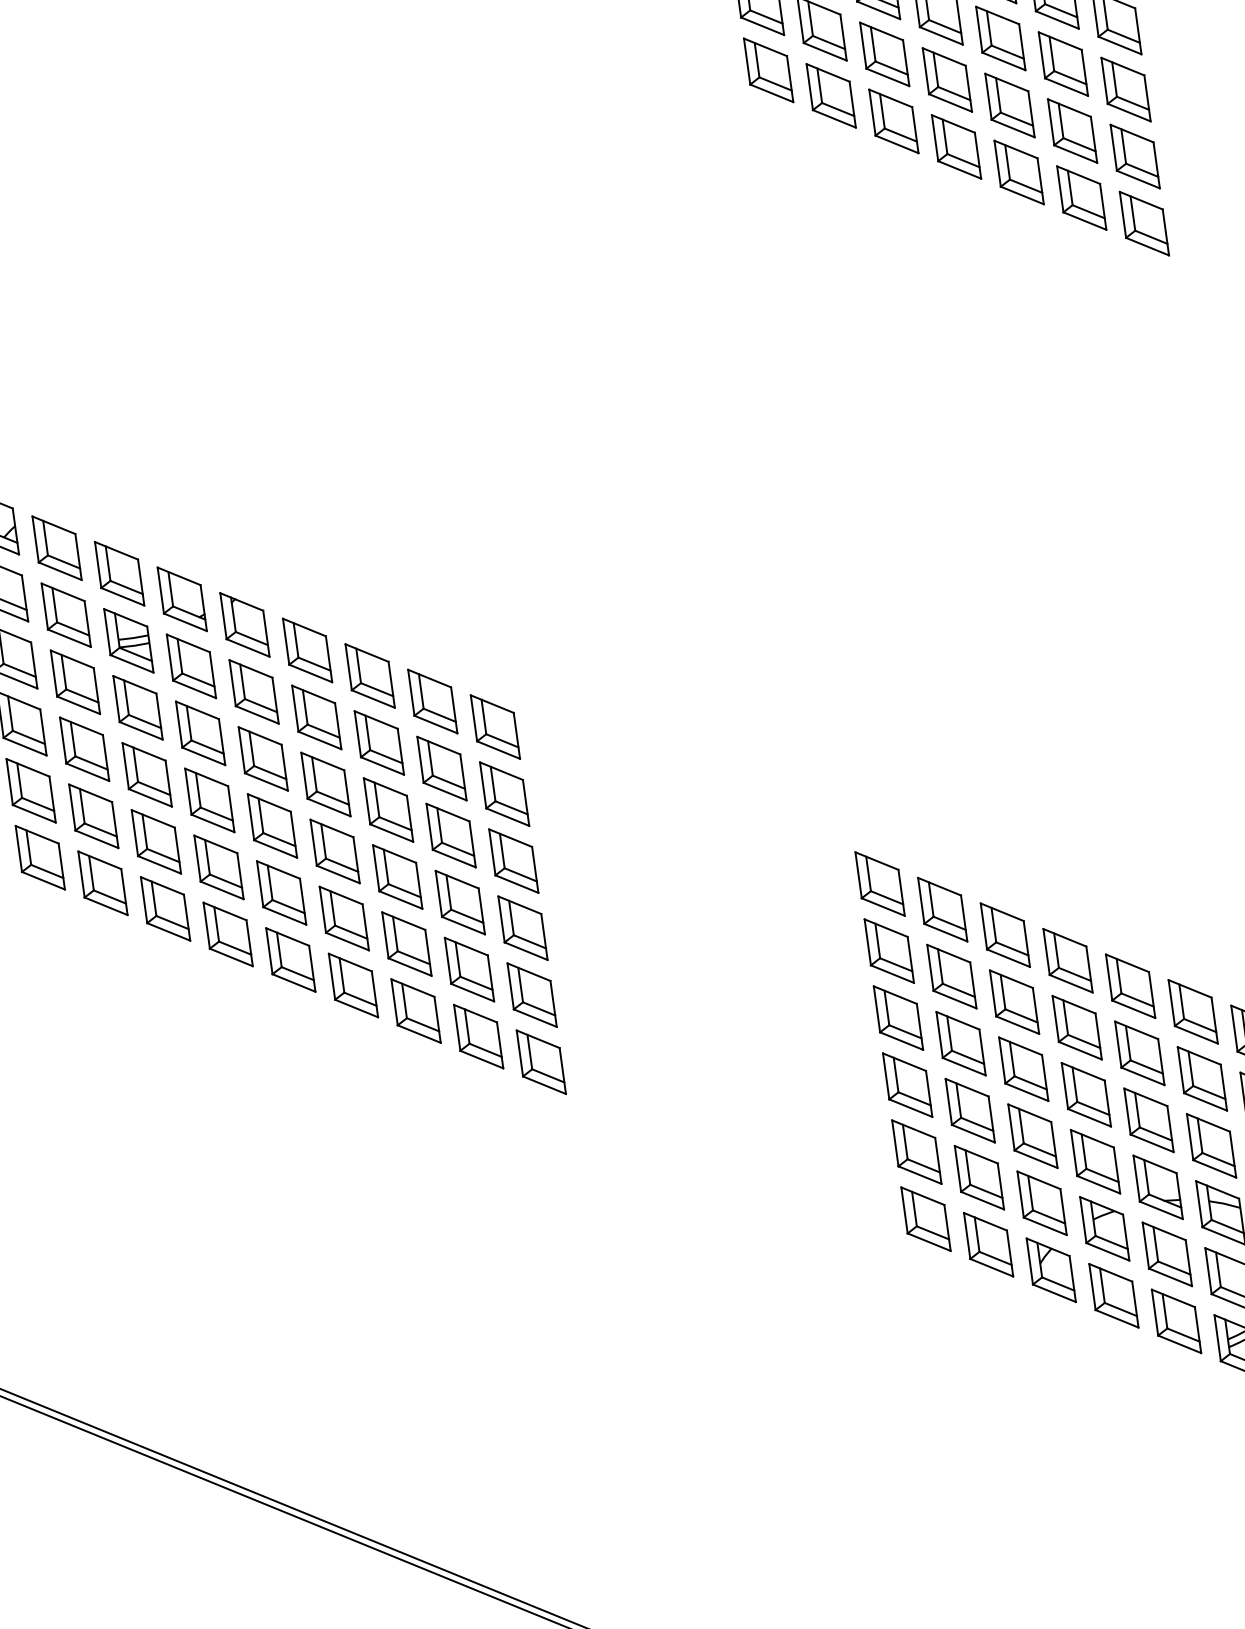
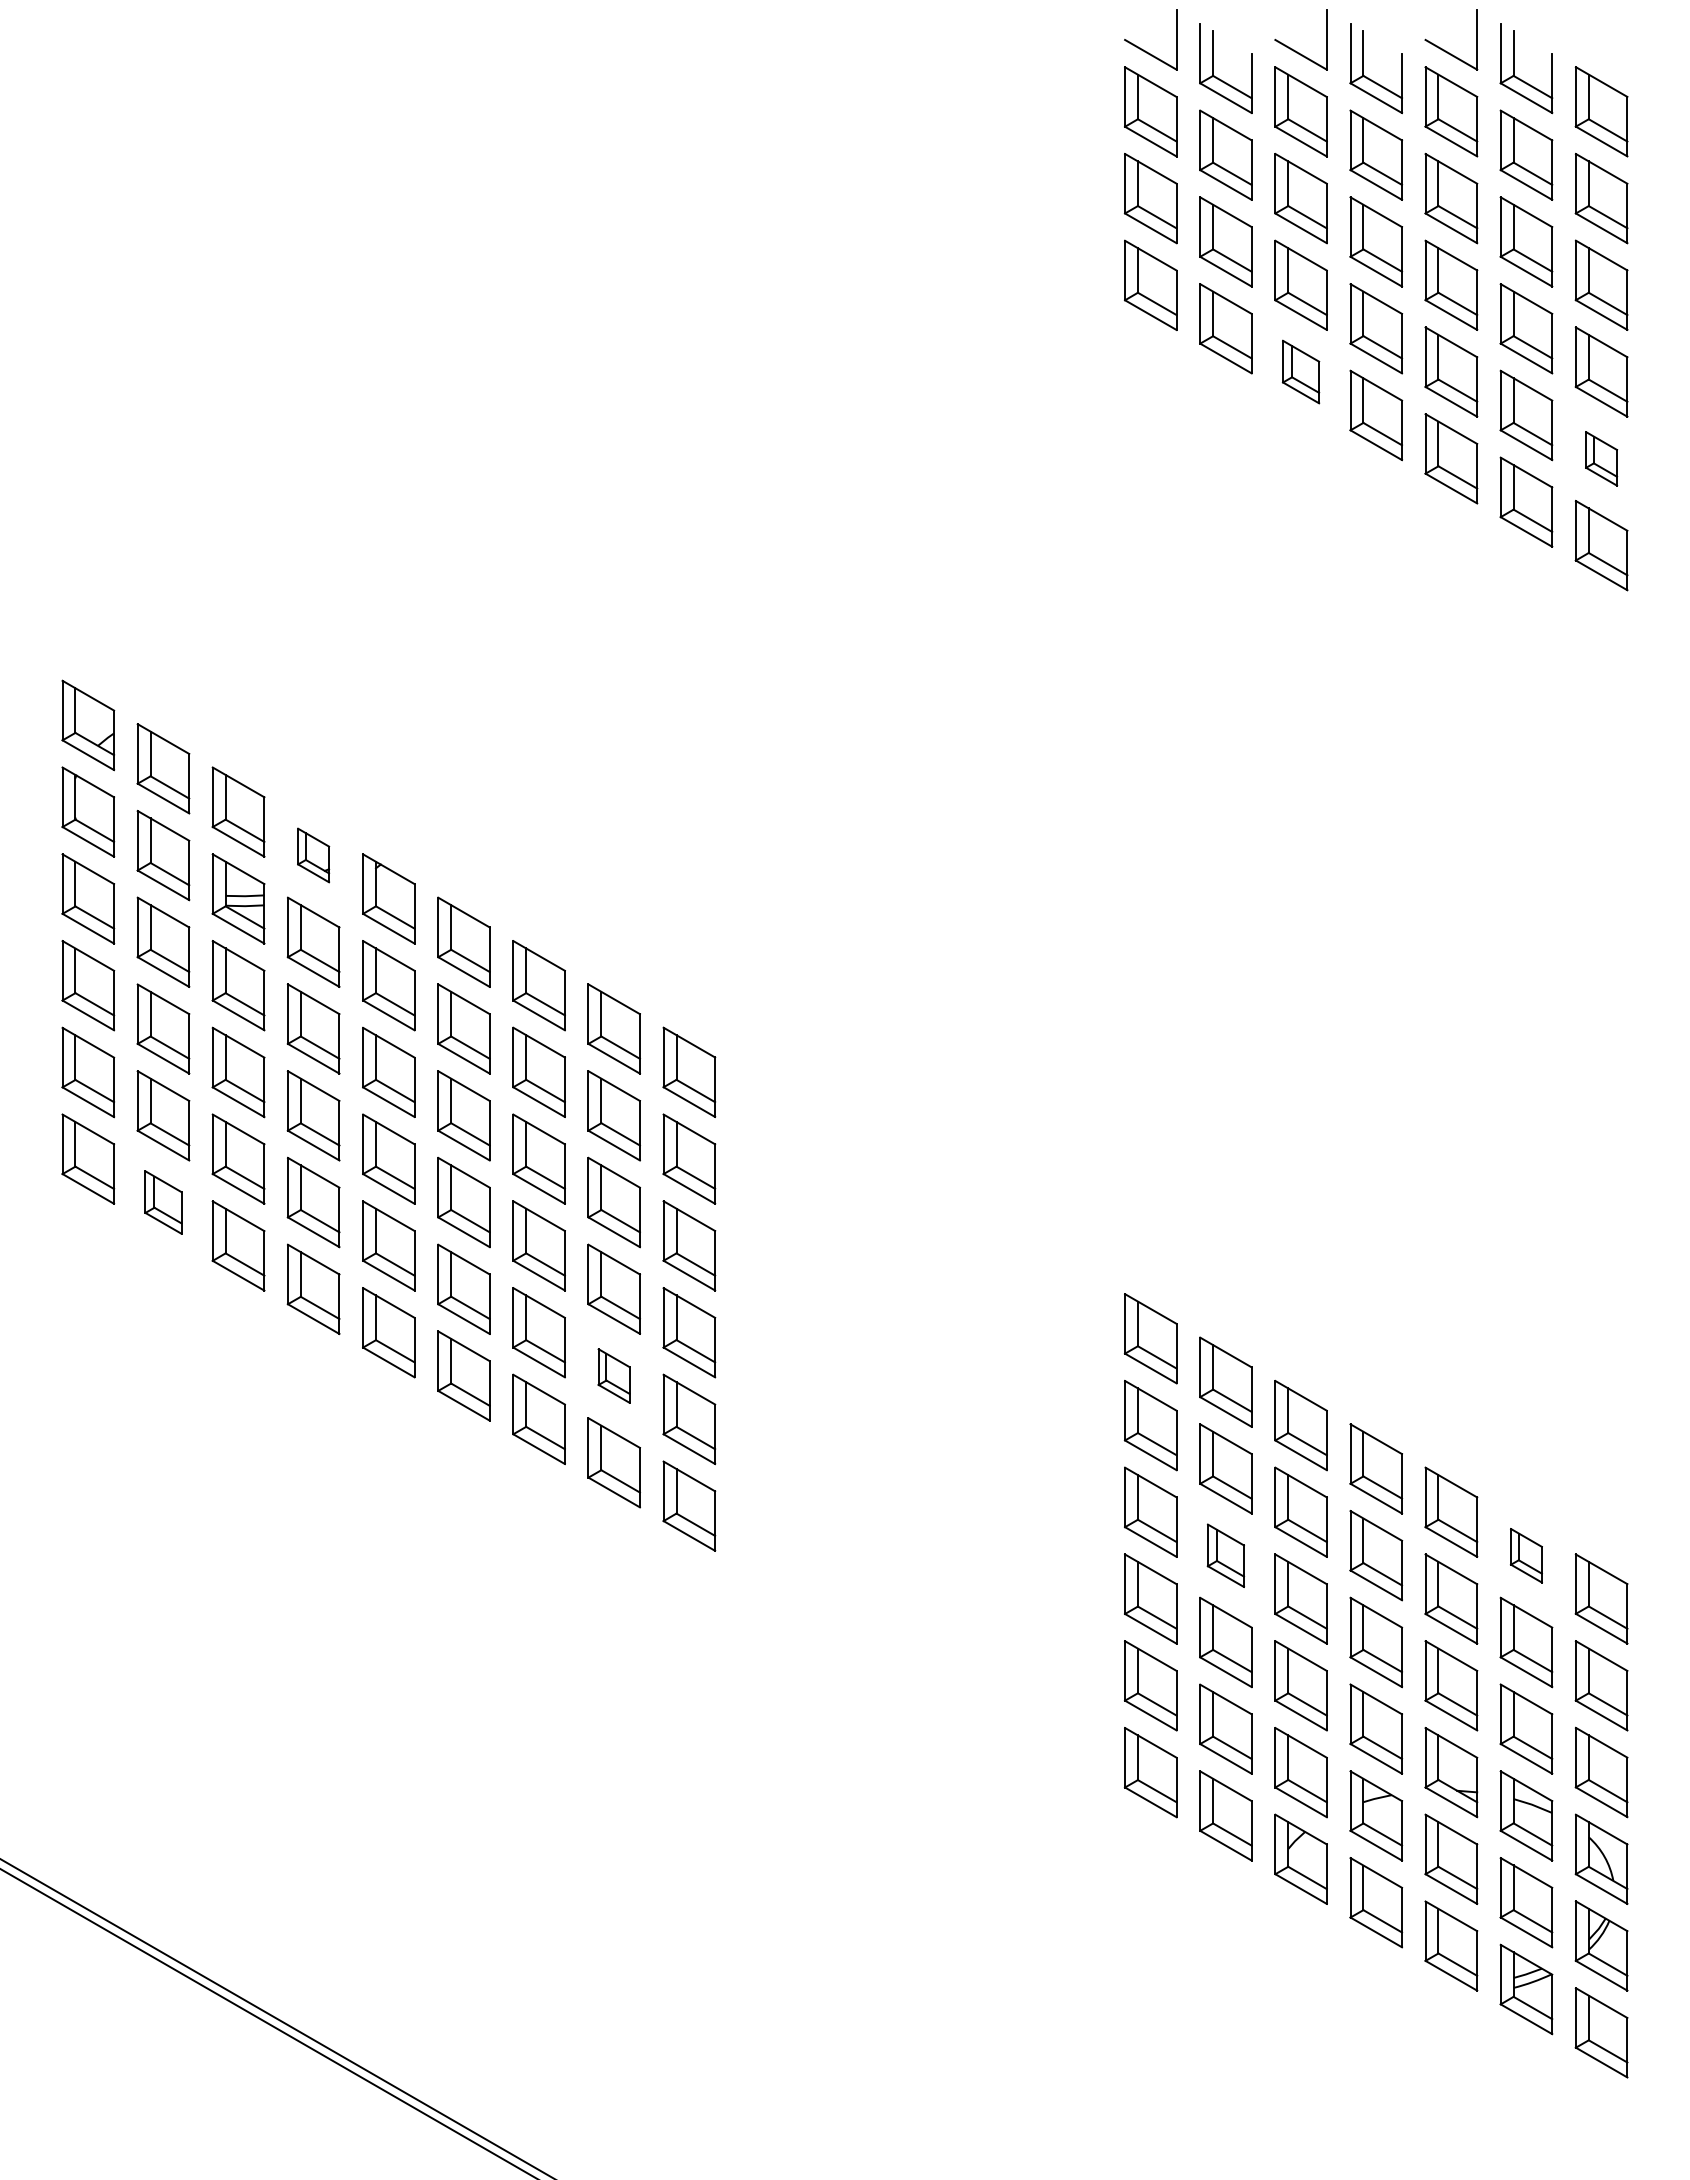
part: (893, 121) -> (1300, 371), size x0.7
part: (1135, 156) -> (1601, 458), size x0.6
part: (182, 599) -> (313, 855), size x0.6
part: (102, 883) -> (163, 1202), size x0.7
part: (468, 969) -> (613, 1375), size x0.6
part: (1193, 1011) -> (1526, 1555), size x0.6
part: (960, 1043) -> (1225, 1555), size x0.7

